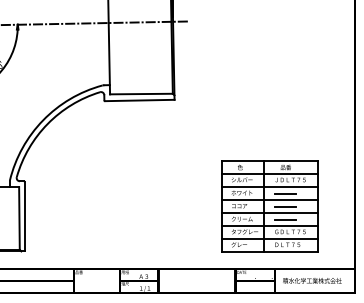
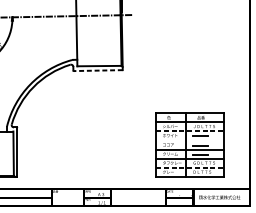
line: (139, 100) -> (98, 70), solid -> dashed
line: (269, 186) -> (189, 131), solid -> dashed
line: (269, 199) -> (189, 140), removed
line: (269, 238) -> (189, 167), solid -> dashed

